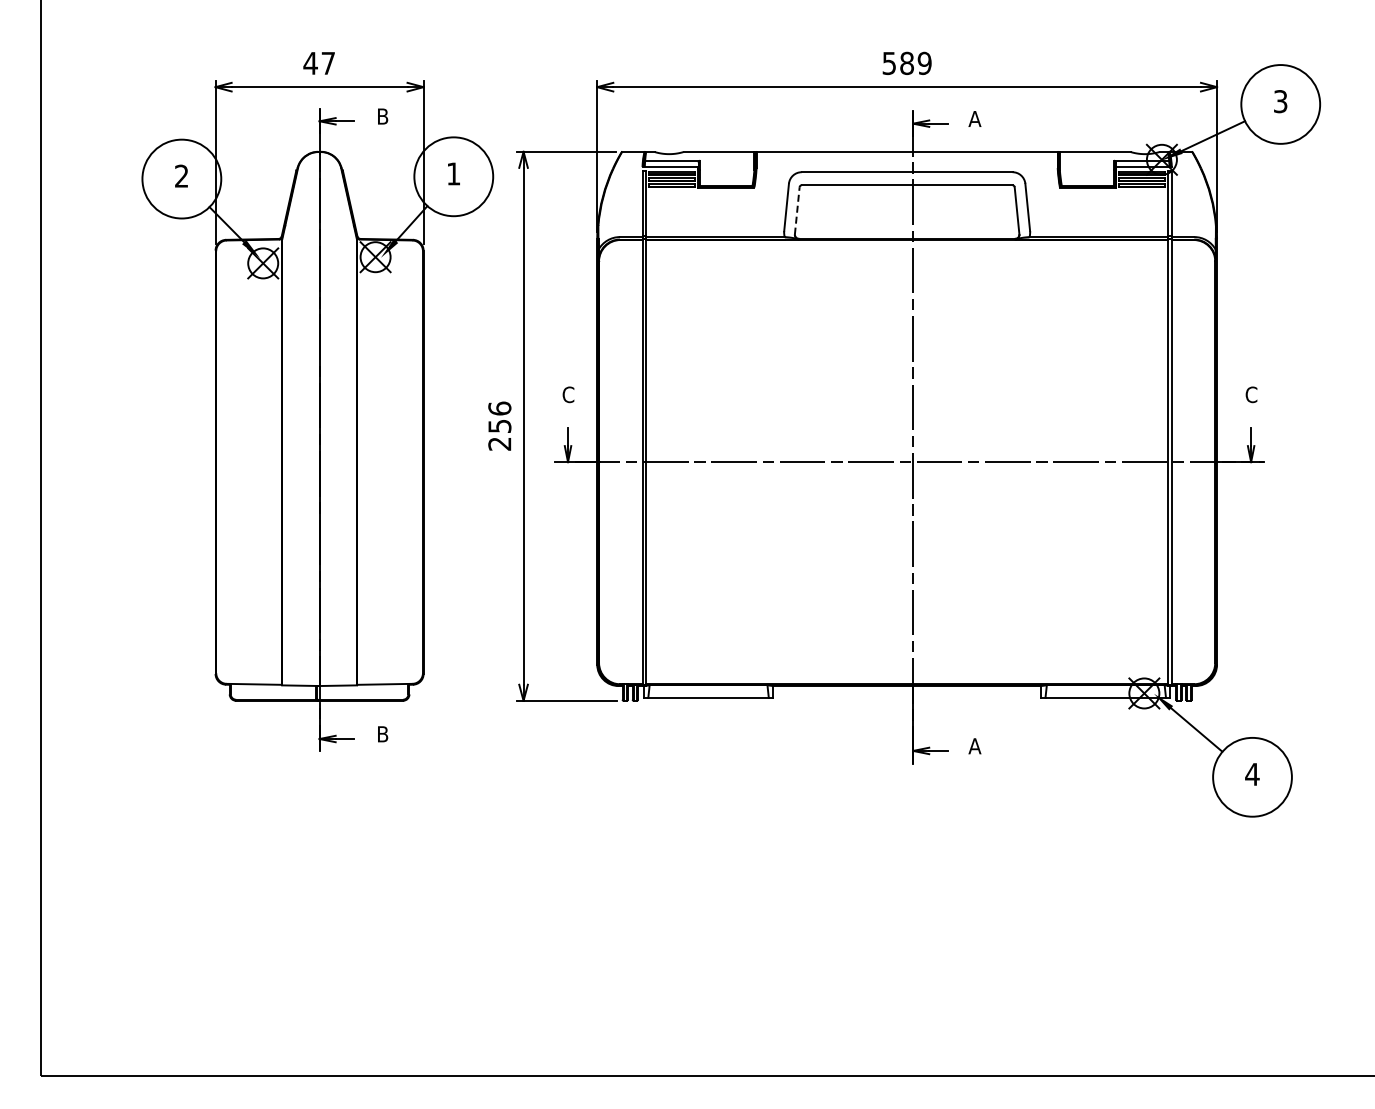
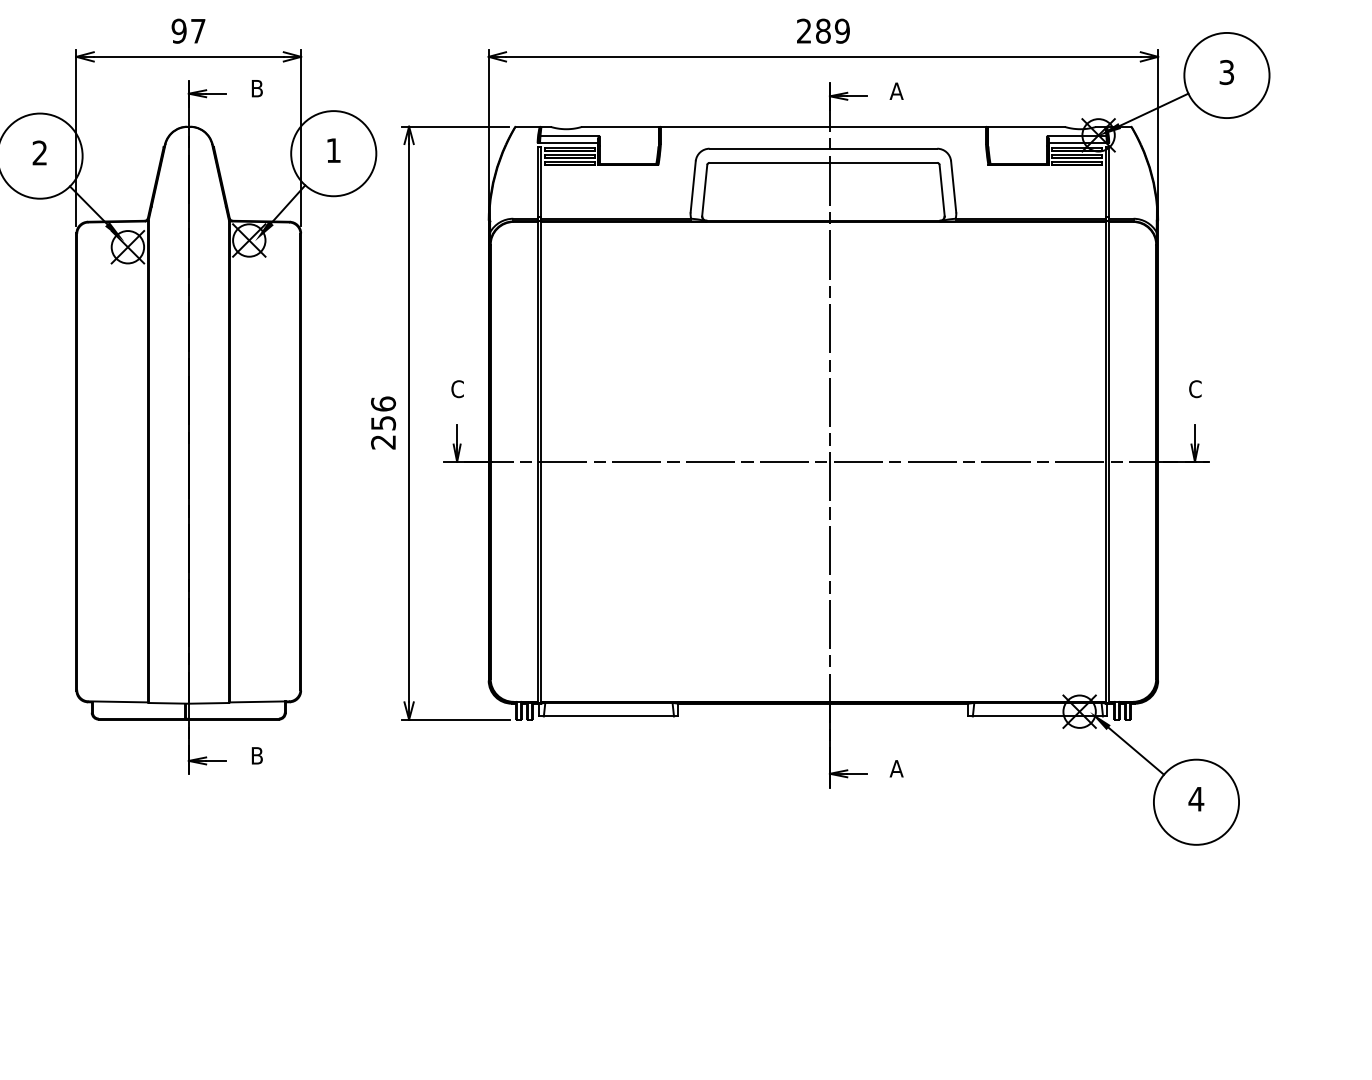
text: (310, 63) -> (178, 31), 47 -> 97
text: (888, 63) -> (803, 31), 589 -> 289
line: (797, 210) -> (704, 190), dashed -> solid

